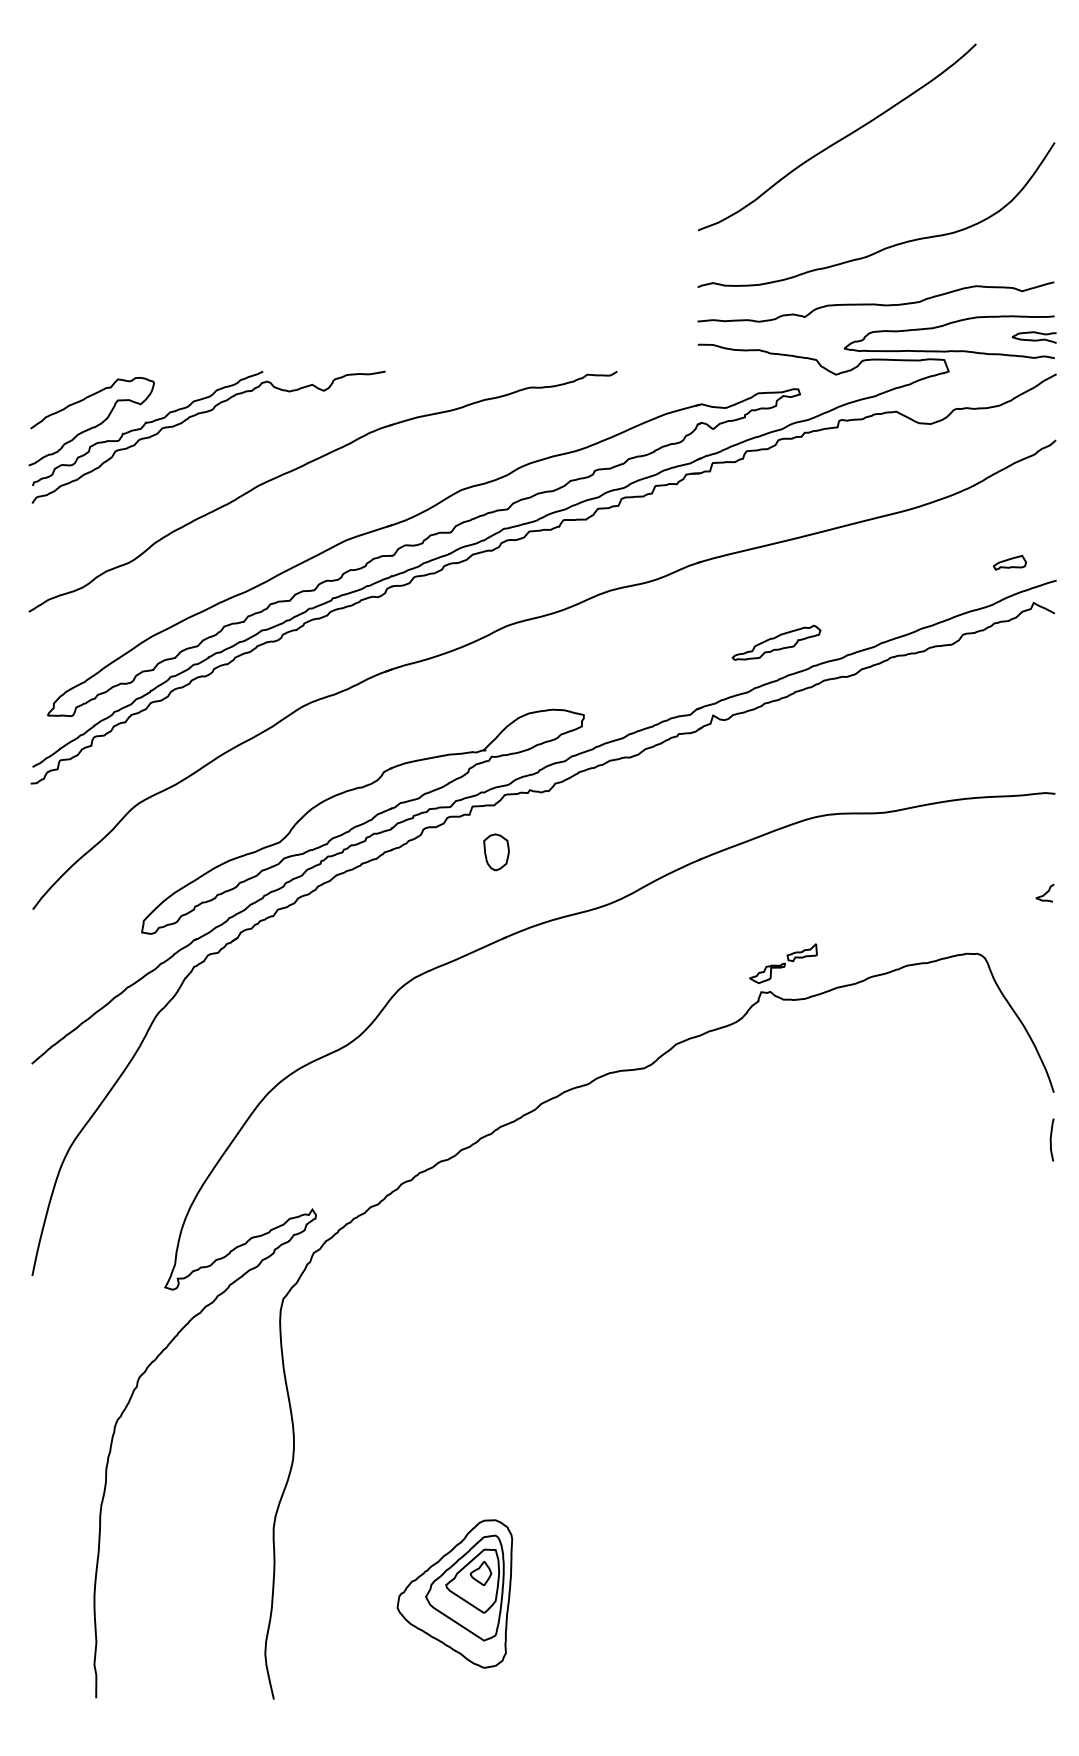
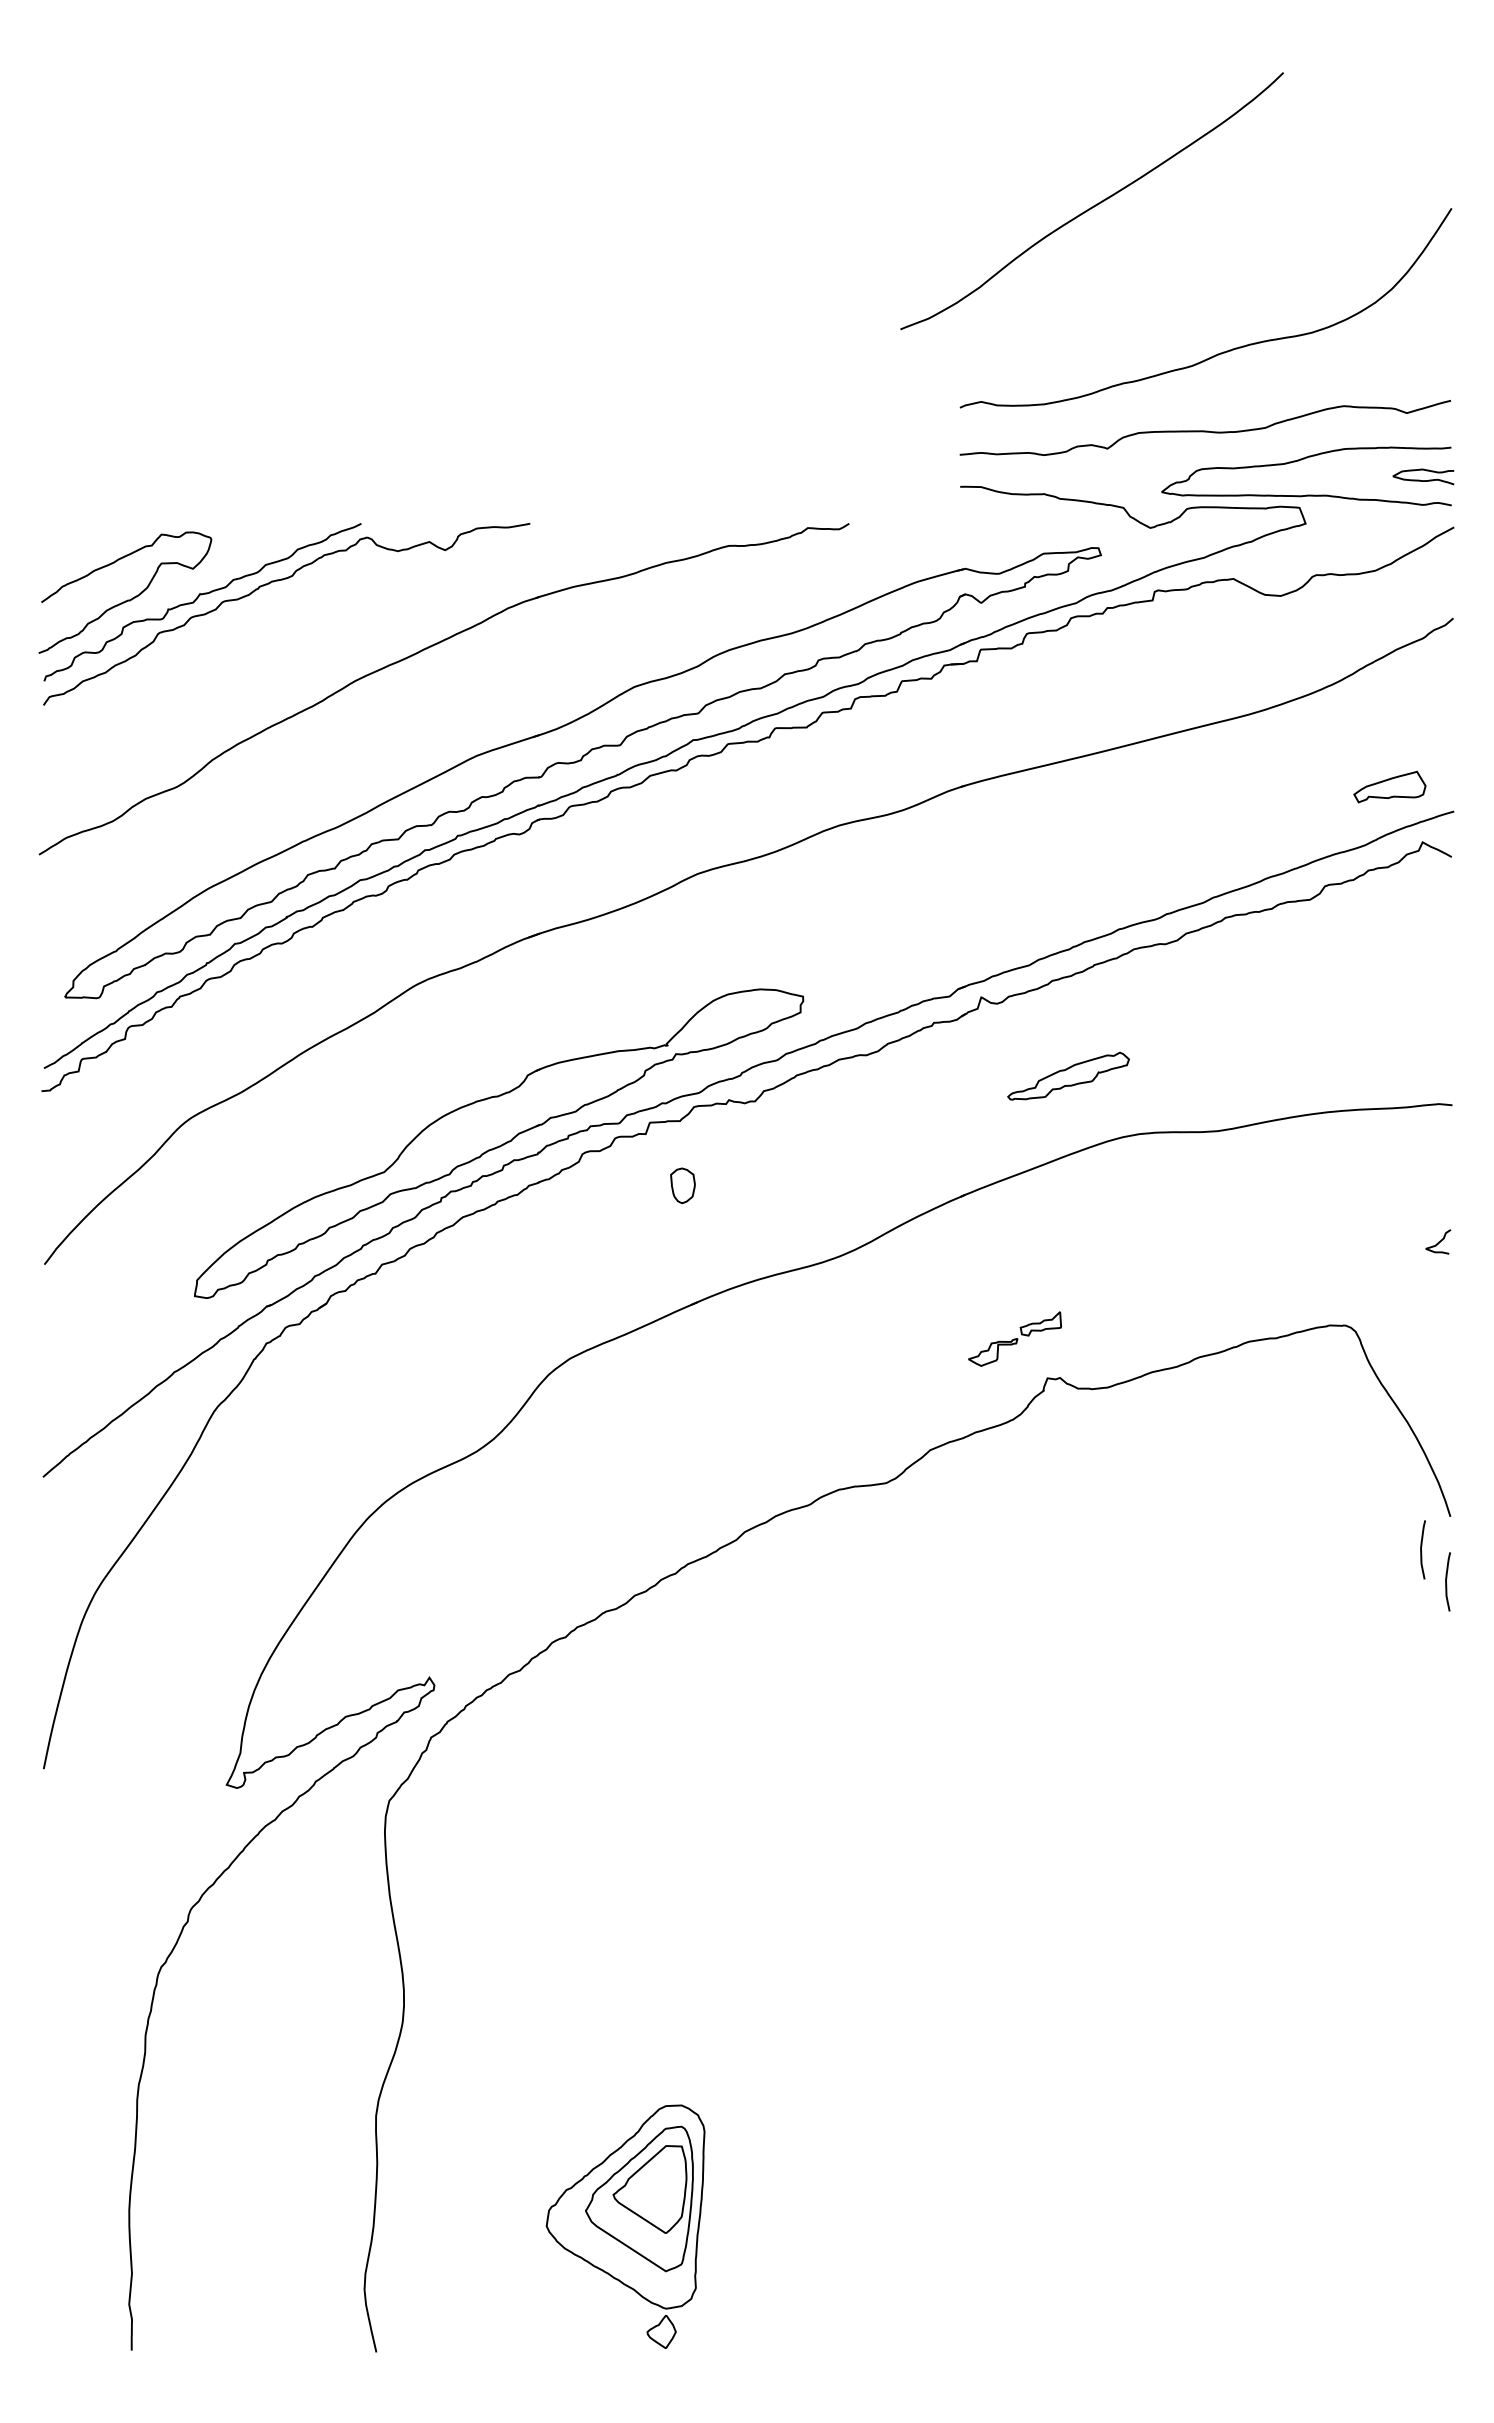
curve: (838, 140) -> (1093, 205), moved
part: (1009, 562) -> (1389, 786), size x1.6
part: (776, 642) -> (1068, 1075), moved
part: (496, 852) -> (682, 1185), size x0.7
part: (783, 963) -> (1014, 1338), moved
curve: (1032, 1116) -> (1421, 1549), added
part: (480, 1573) -> (661, 2331), moved

